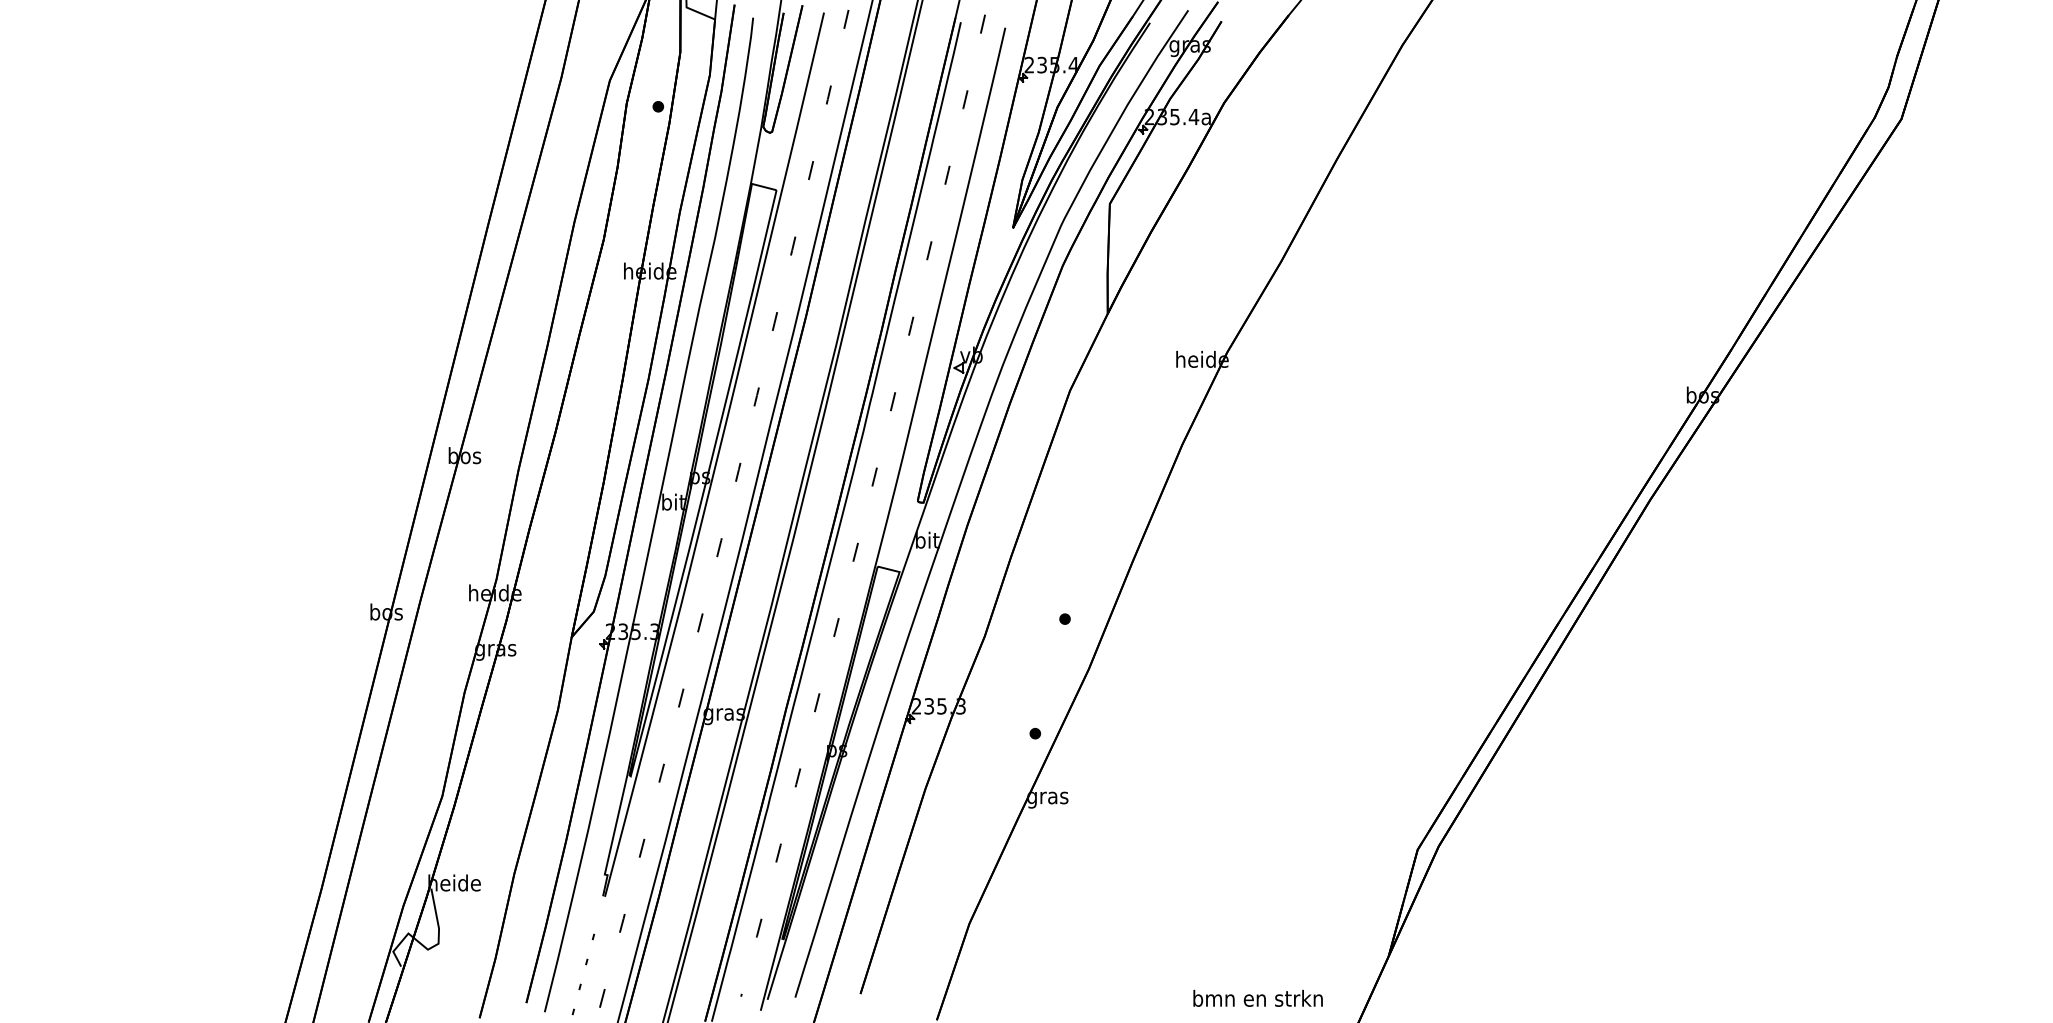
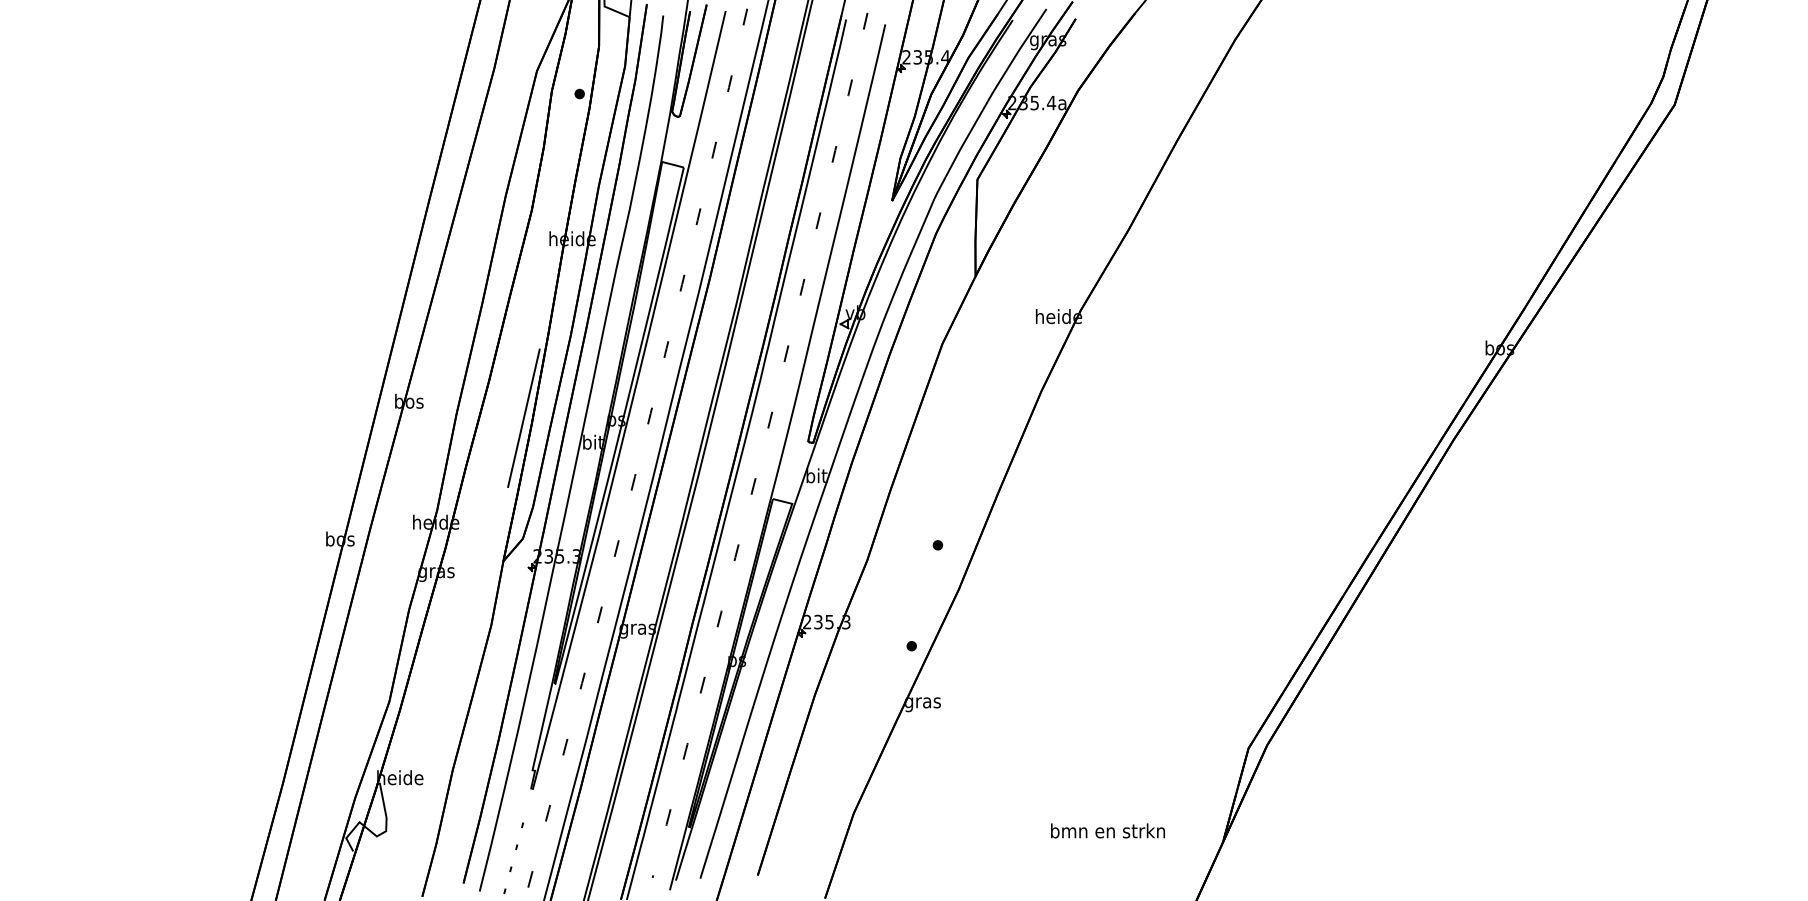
line: (594, 474) -> (523, 417), added
text: (1257, 997) -> (1107, 830), moved

